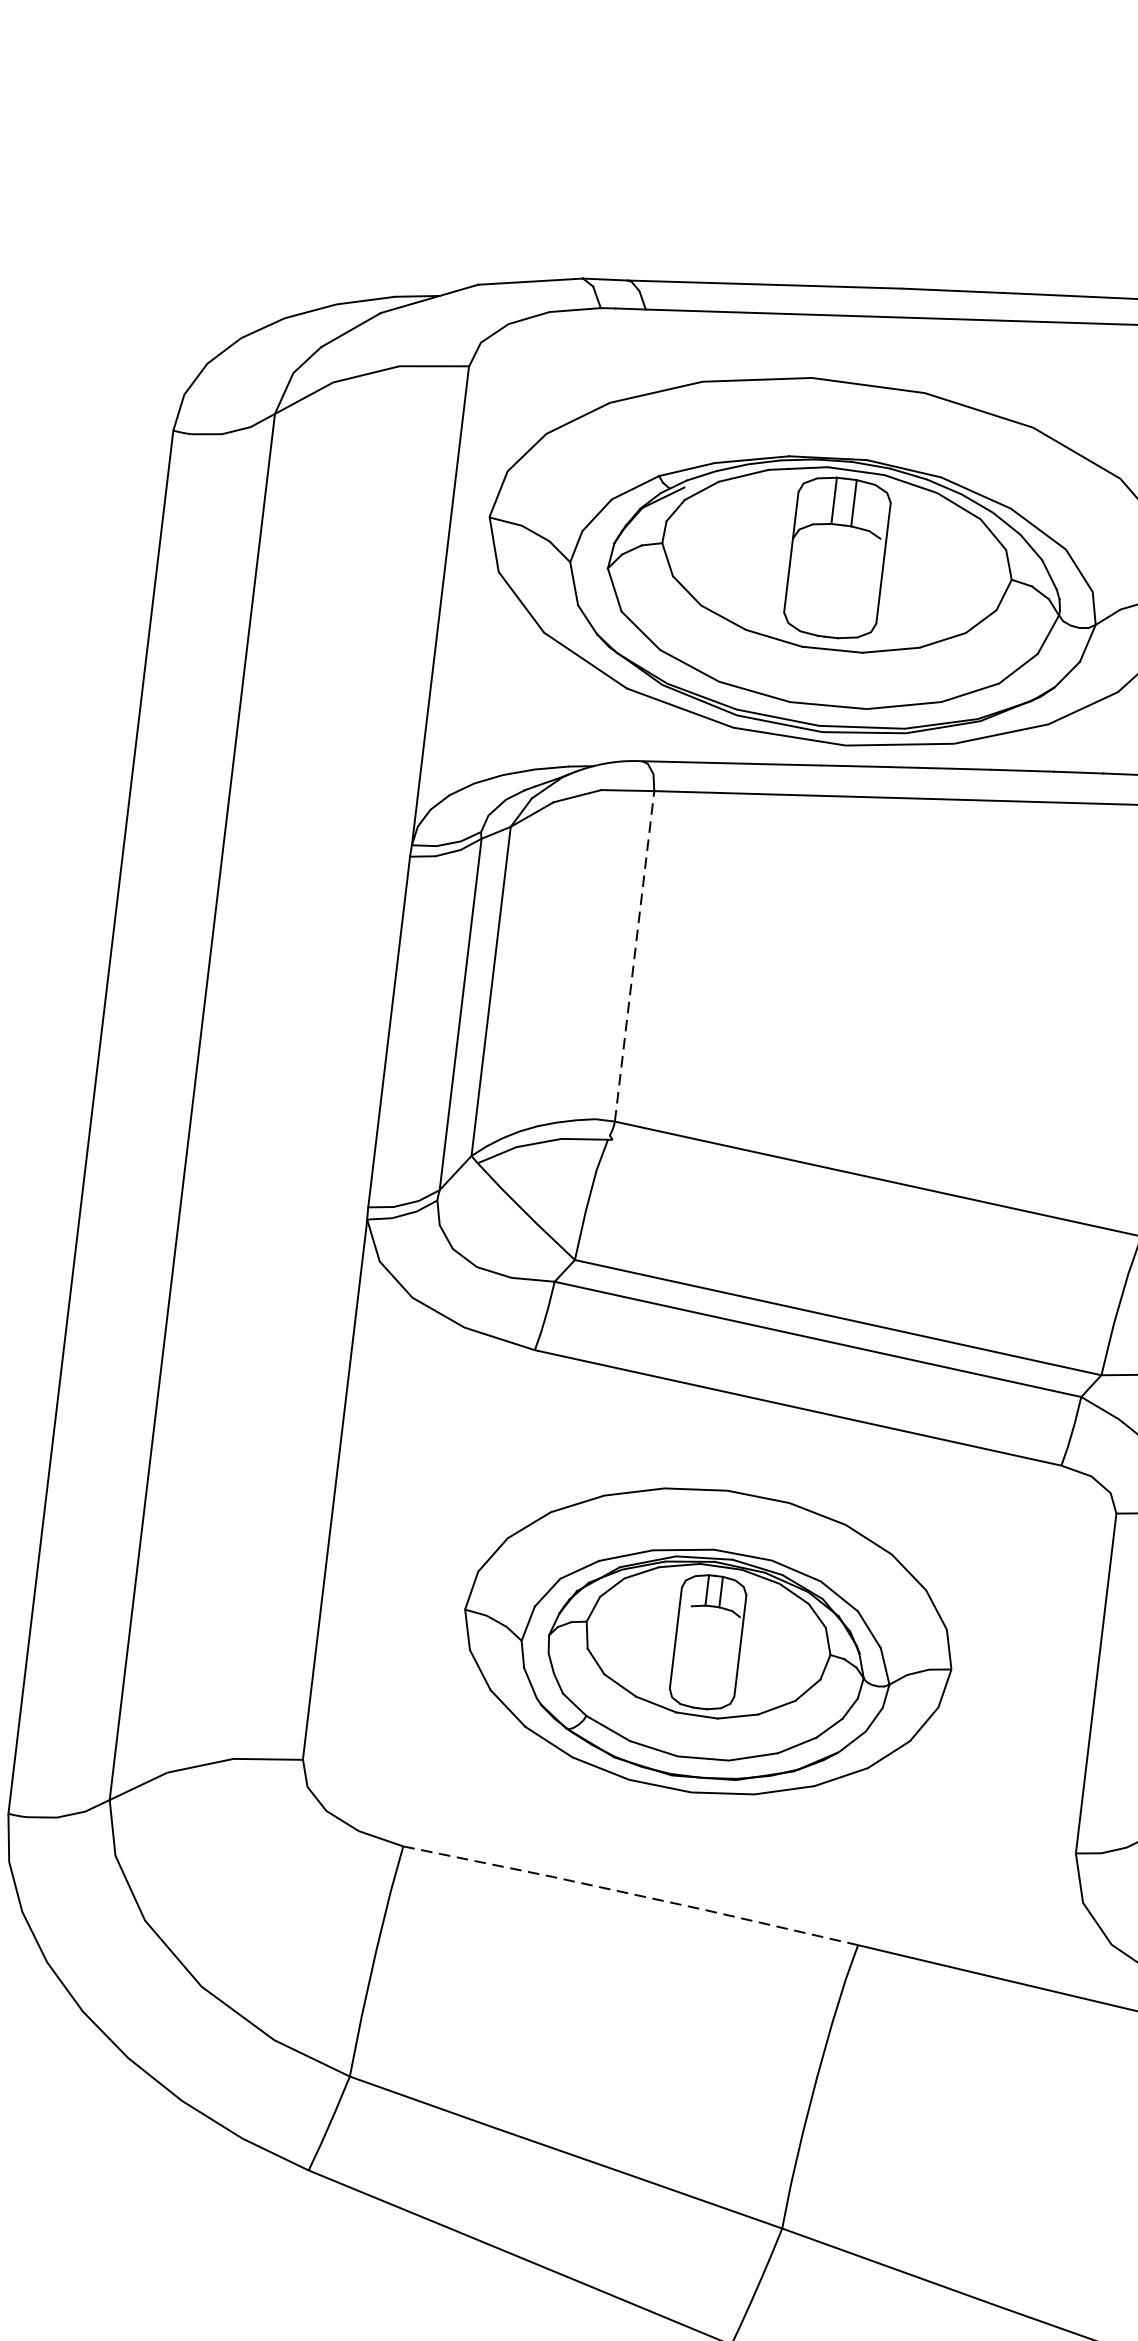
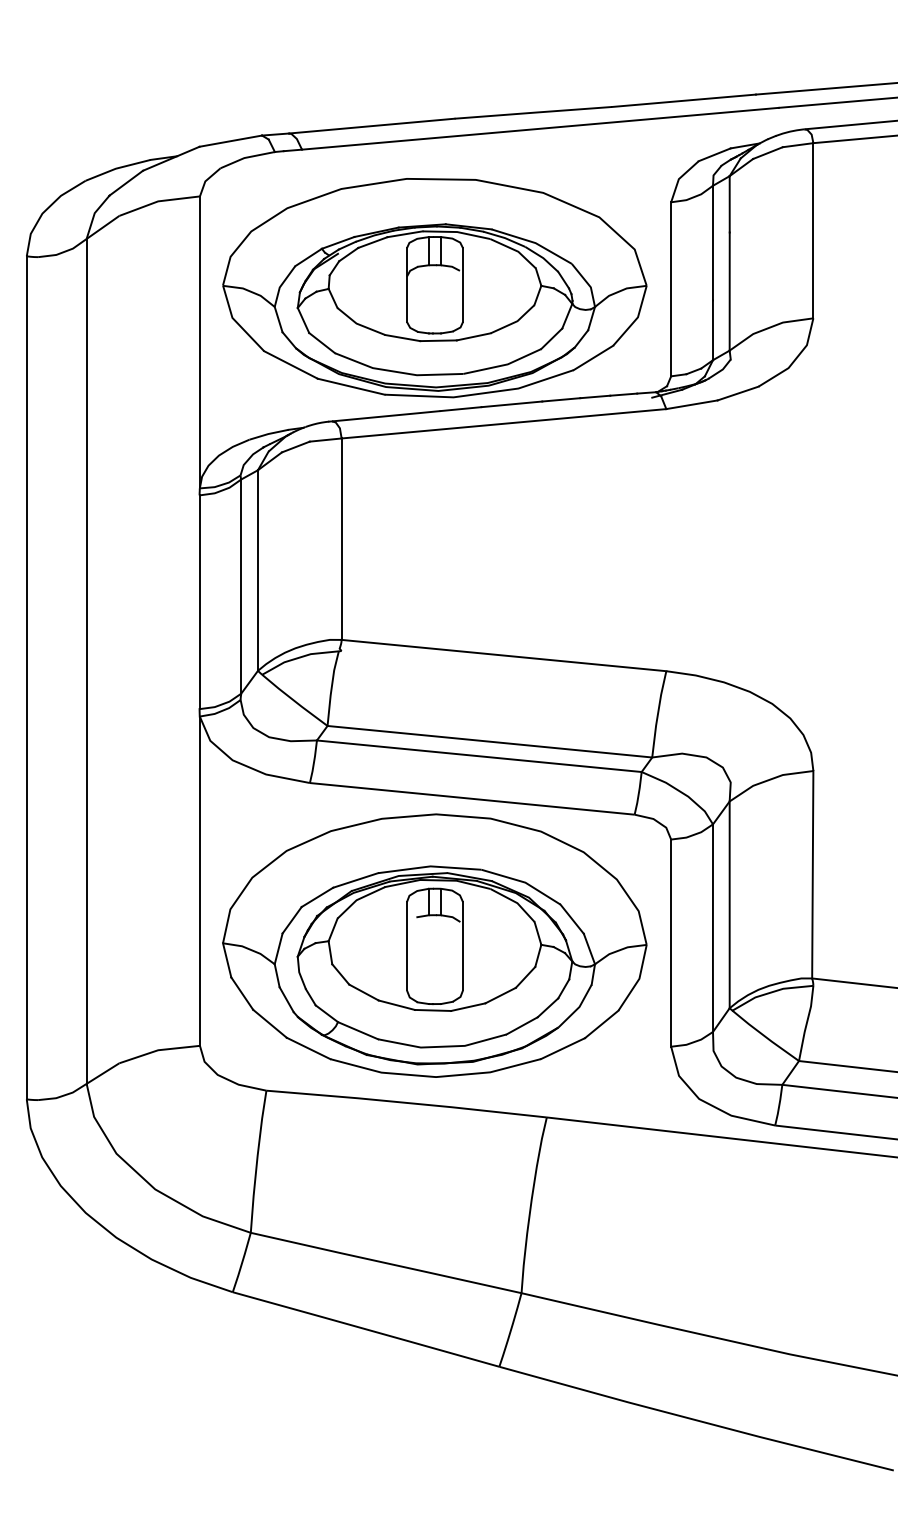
line: (634, 956) -> (341, 539), dashed -> solid
part: (707, 1641) -> (434, 945), size x1.43
line: (632, 1893) -> (407, 1102), dashed -> solid

